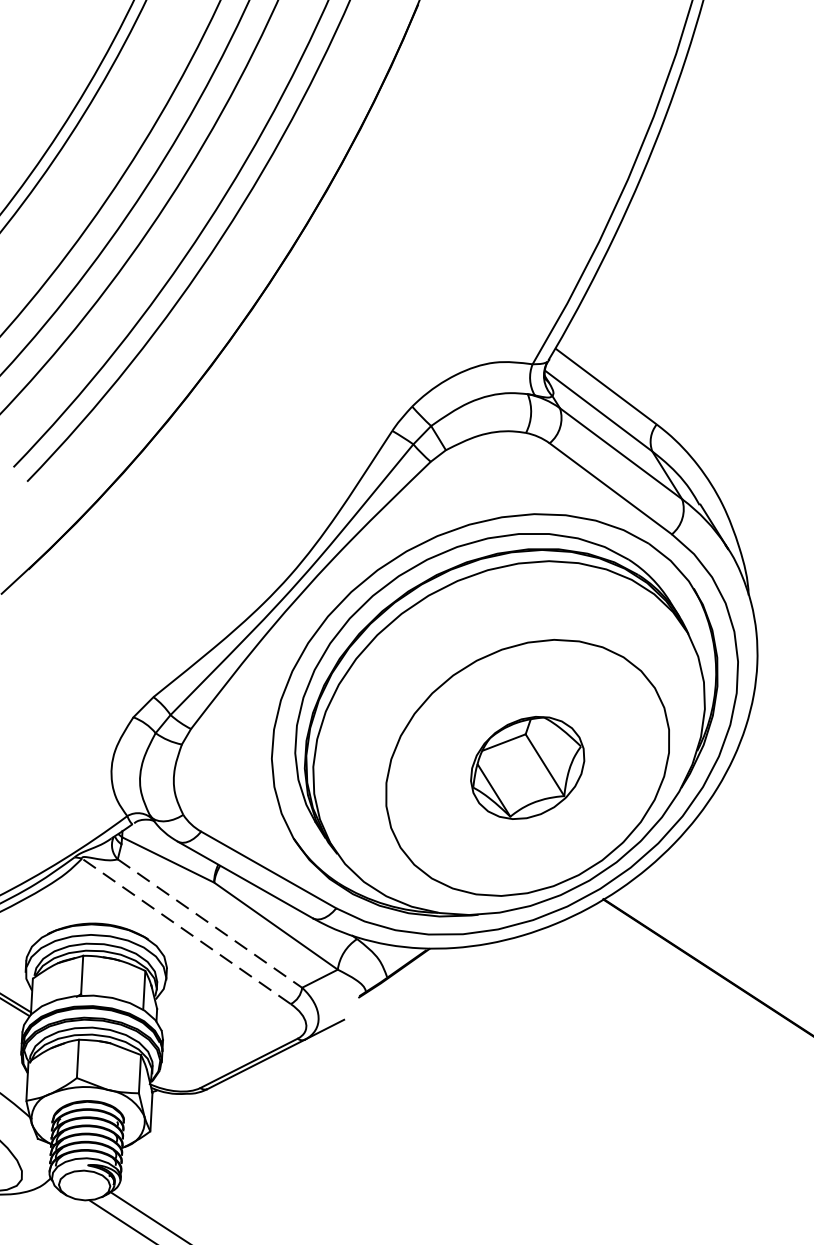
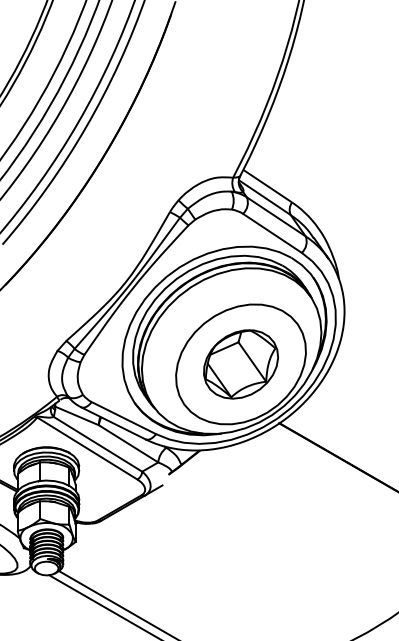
part: (526, 768) -> (240, 364), size x1.43
line: (210, 923) -> (98, 444), dashed -> solid
line: (186, 931) -> (87, 448), dashed -> solid

